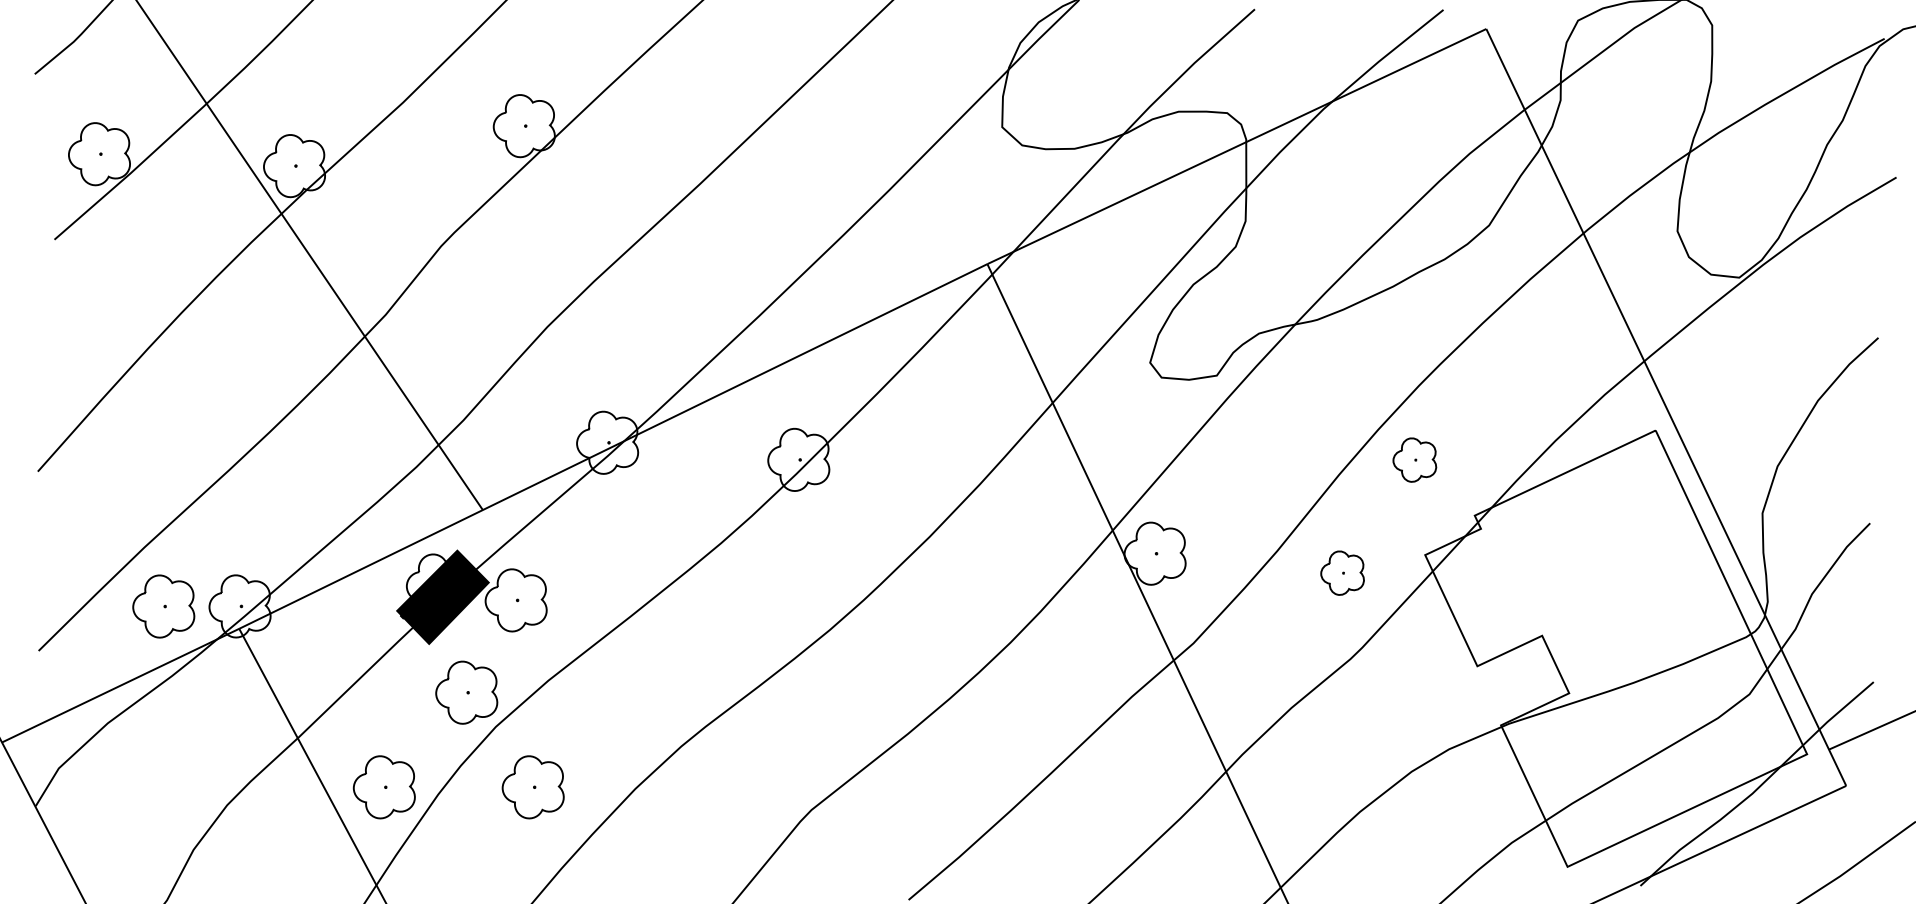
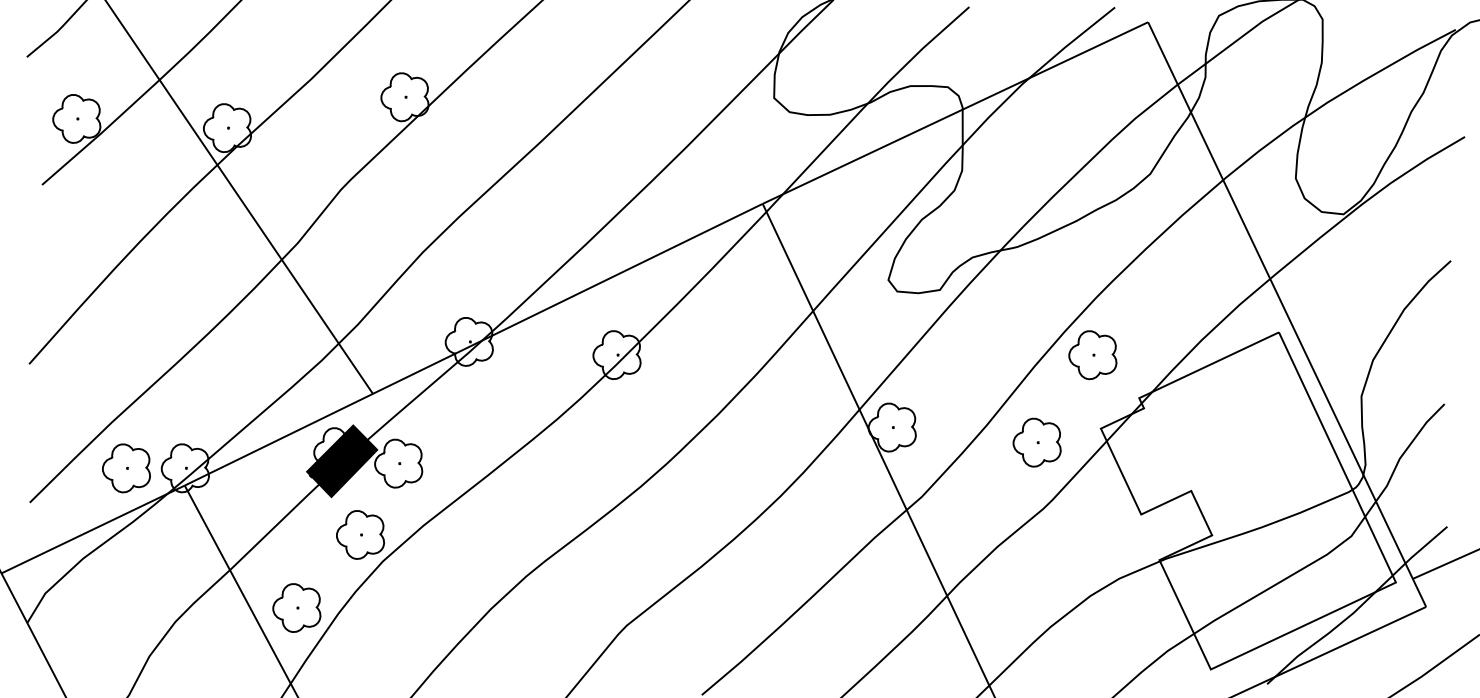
part: (1414, 460) -> (1092, 355), size x1.43
part: (1341, 573) -> (1036, 442), size x1.43
part: (532, 786) -> (411, 607), removed

